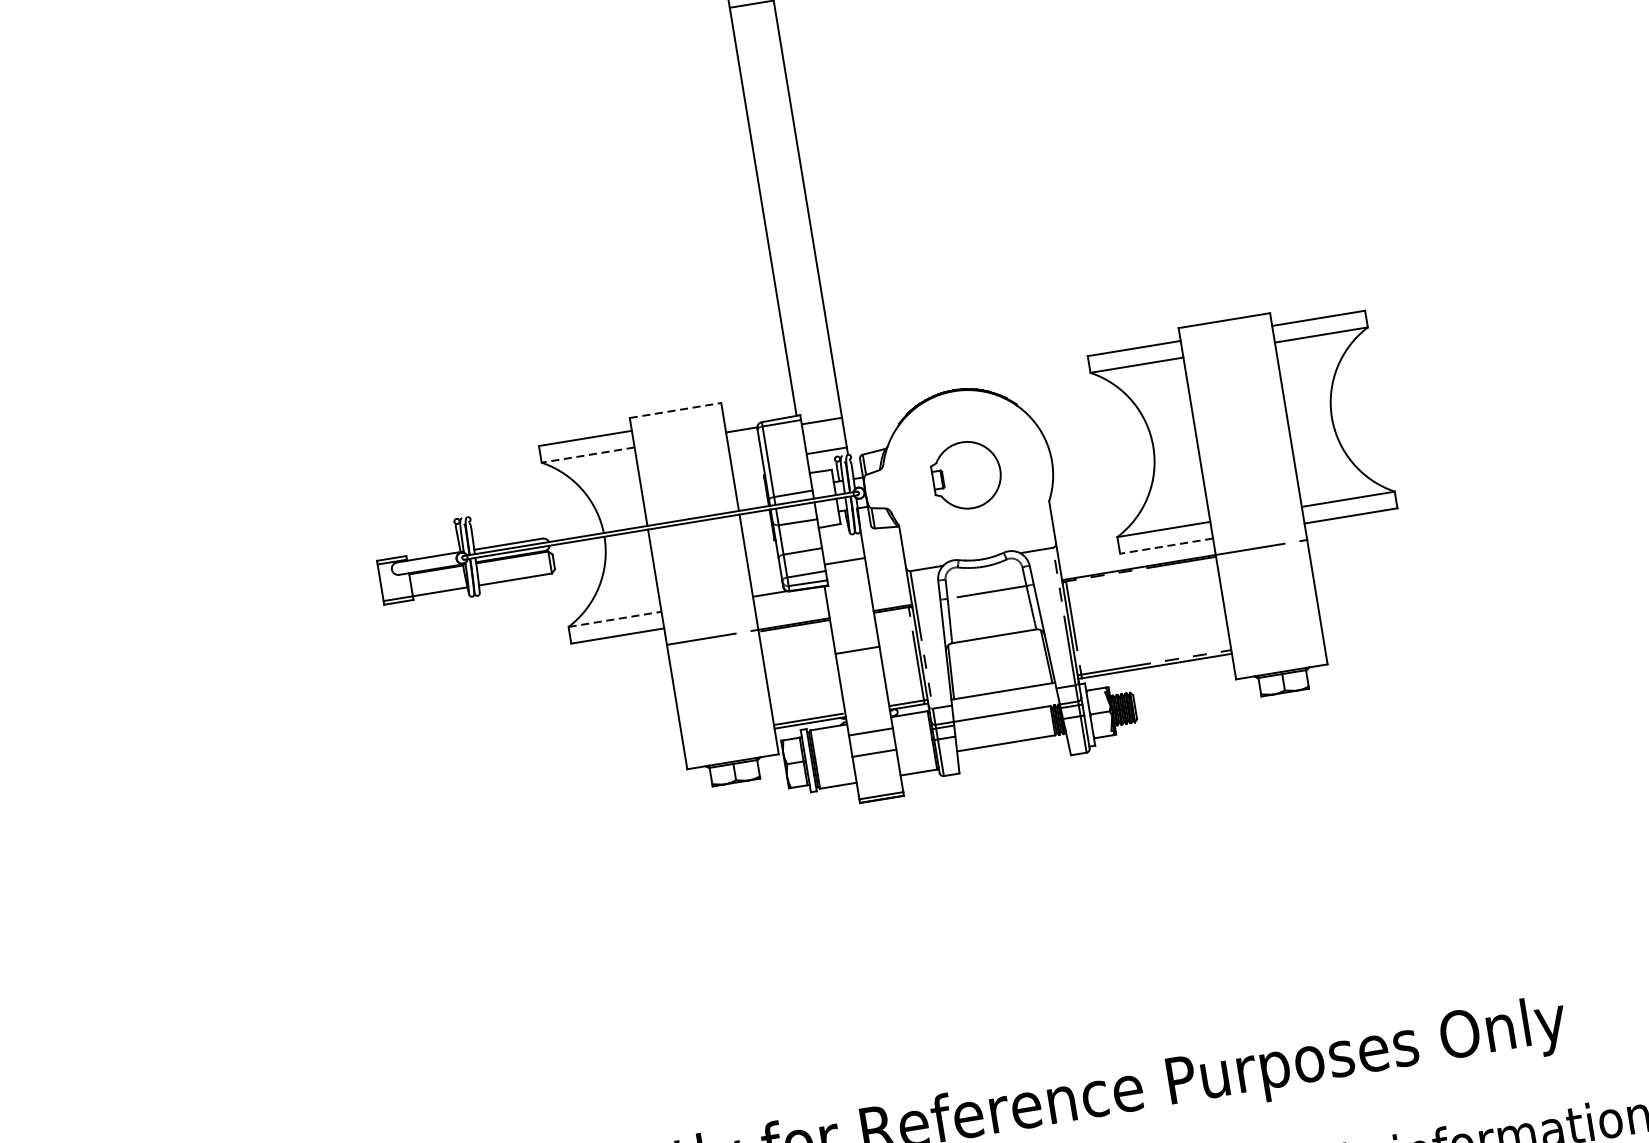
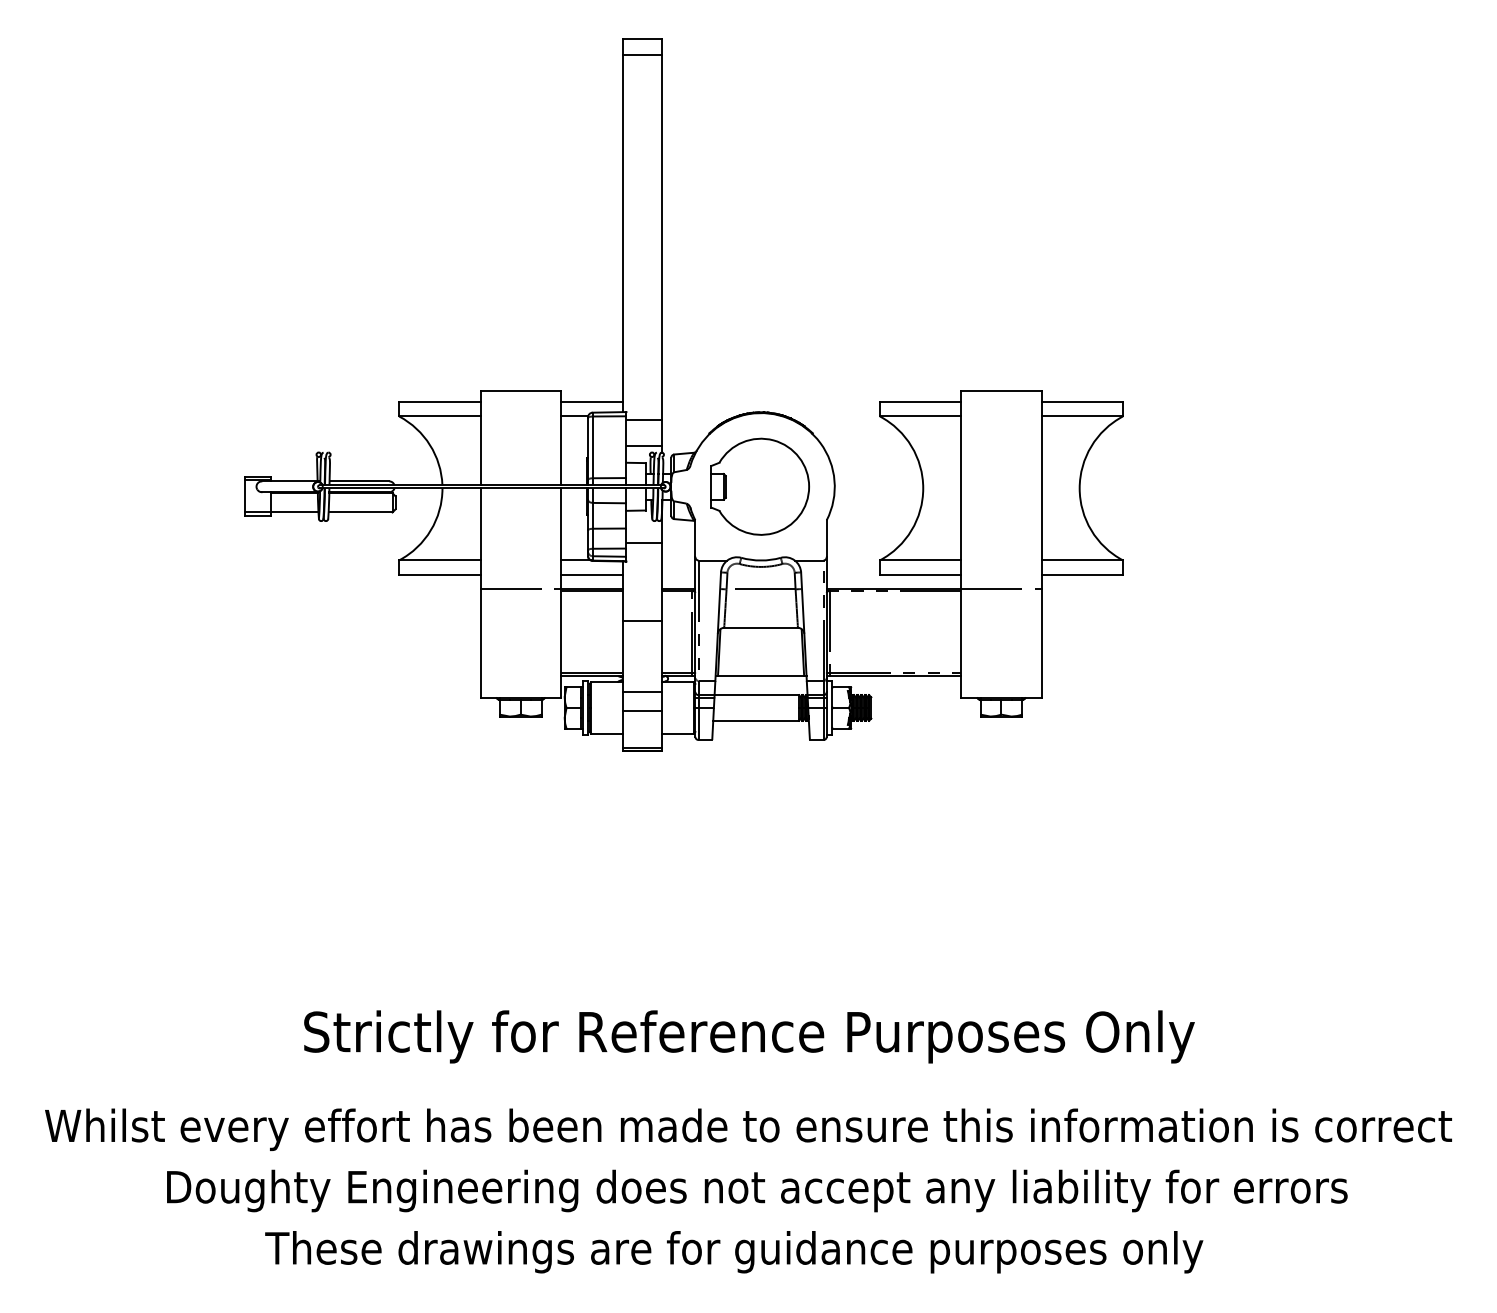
line: (758, 409) -> (591, 401), added
line: (676, 410) -> (521, 390), dashed -> solid
line: (587, 455) -> (439, 416), dashed -> solid
part: (966, 475) -> (759, 486), size x1.67
line: (1166, 545) -> (920, 574), dashed -> solid
line: (790, 607) -> (591, 574), added
line: (614, 619) -> (439, 560), dashed -> solid

